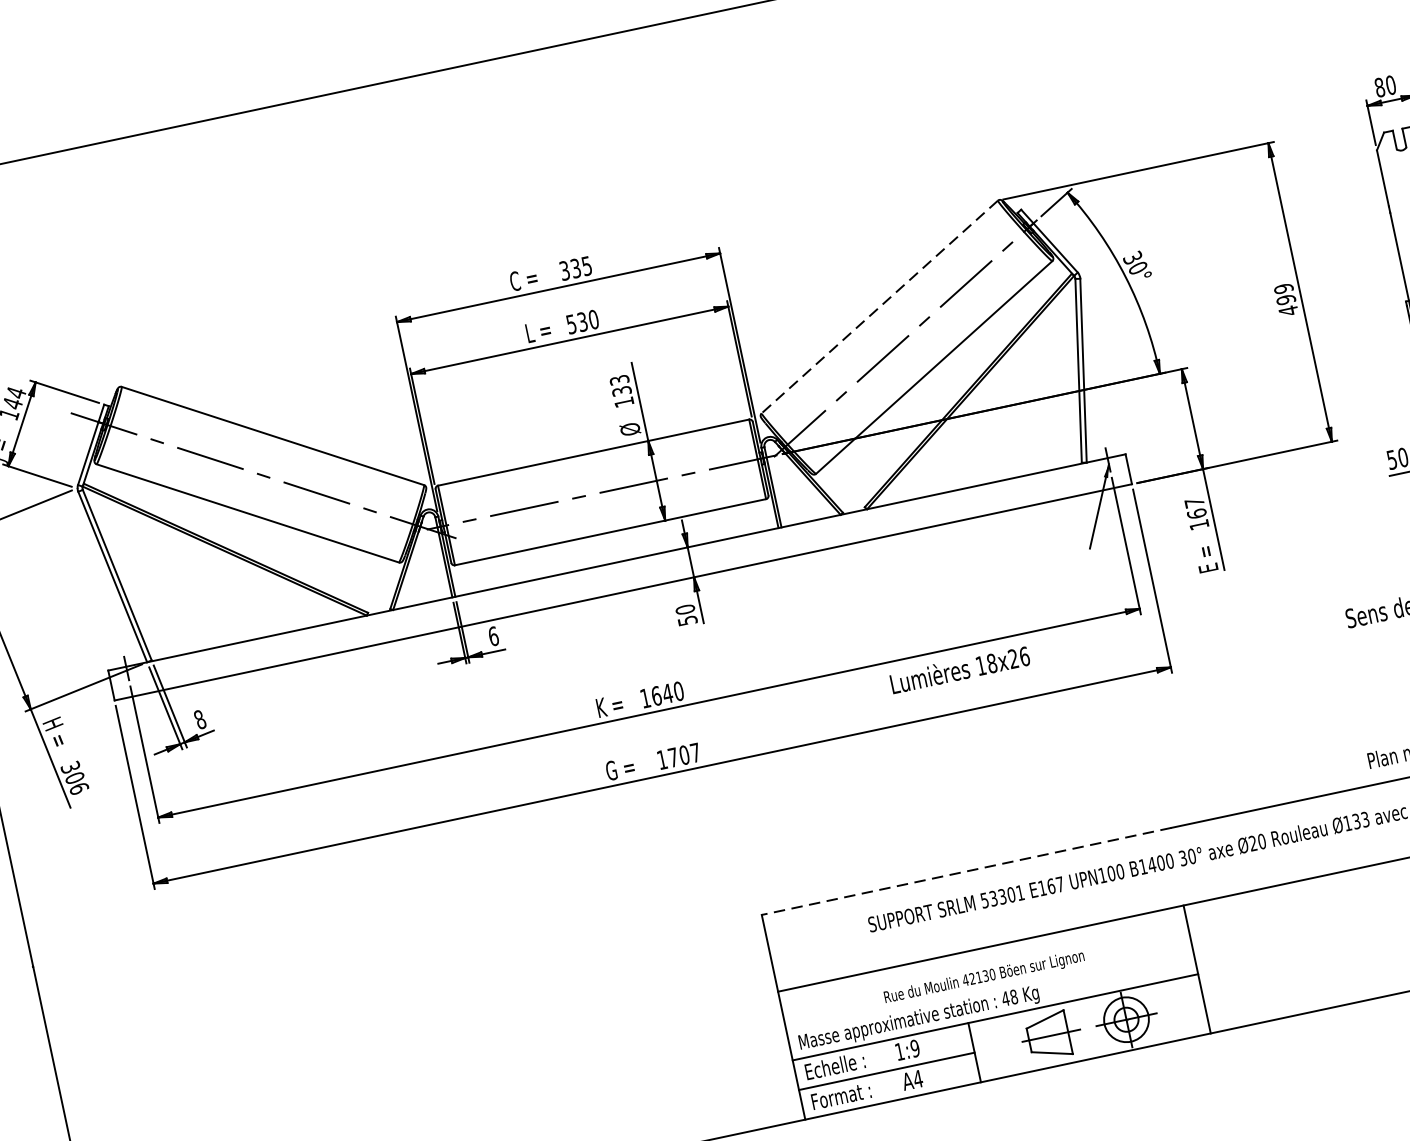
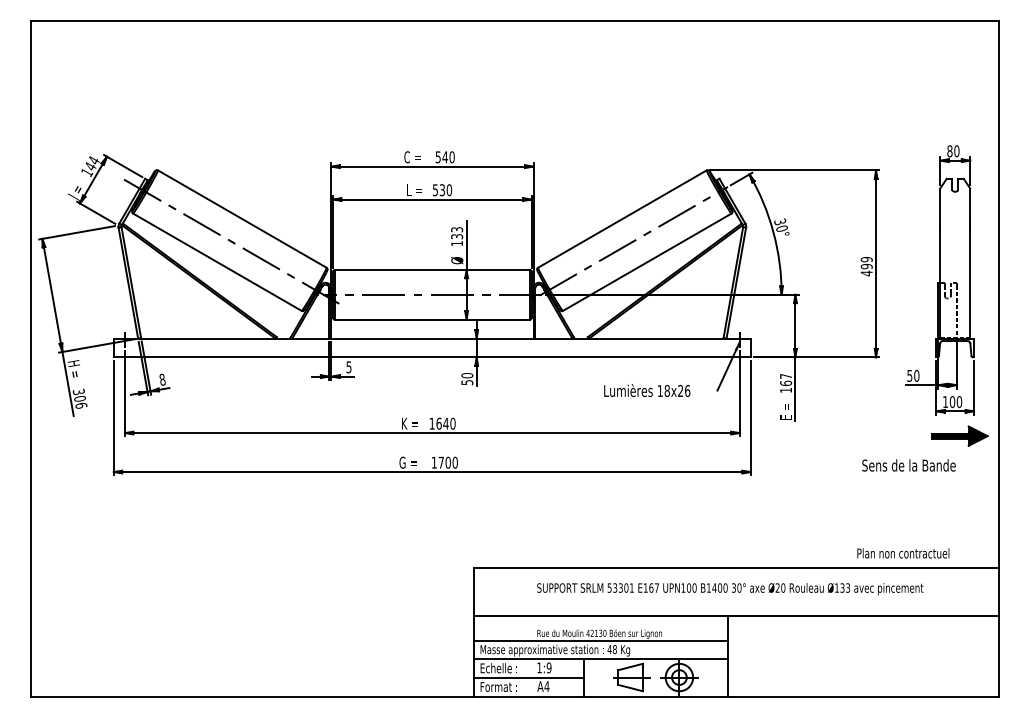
text: (574, 269) -> (444, 157), 335 -> 540
line: (878, 307) -> (621, 219), dashed -> solid
text: (492, 636) -> (348, 367), 6 -> 5
text: (960, 669) -> (647, 390), moved
text: (694, 752) -> (454, 462), 1707 -> 1700
line: (966, 871) -> (602, 568), dashed -> solid
line: (989, 987) -> (601, 640), added

